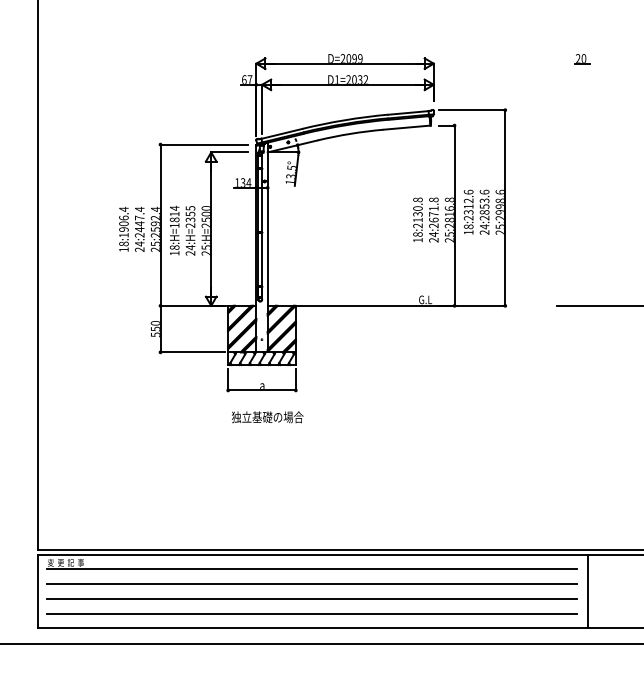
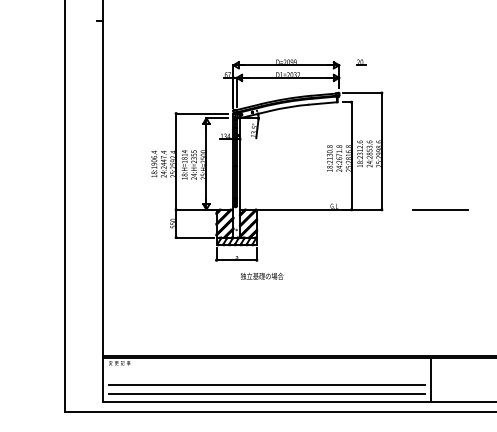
part: (583, 59) -> (361, 62), moved
text: (266, 415) -> (261, 275), moved
line: (311, 570) -> (266, 367), removed
line: (311, 583) -> (266, 375), removed

